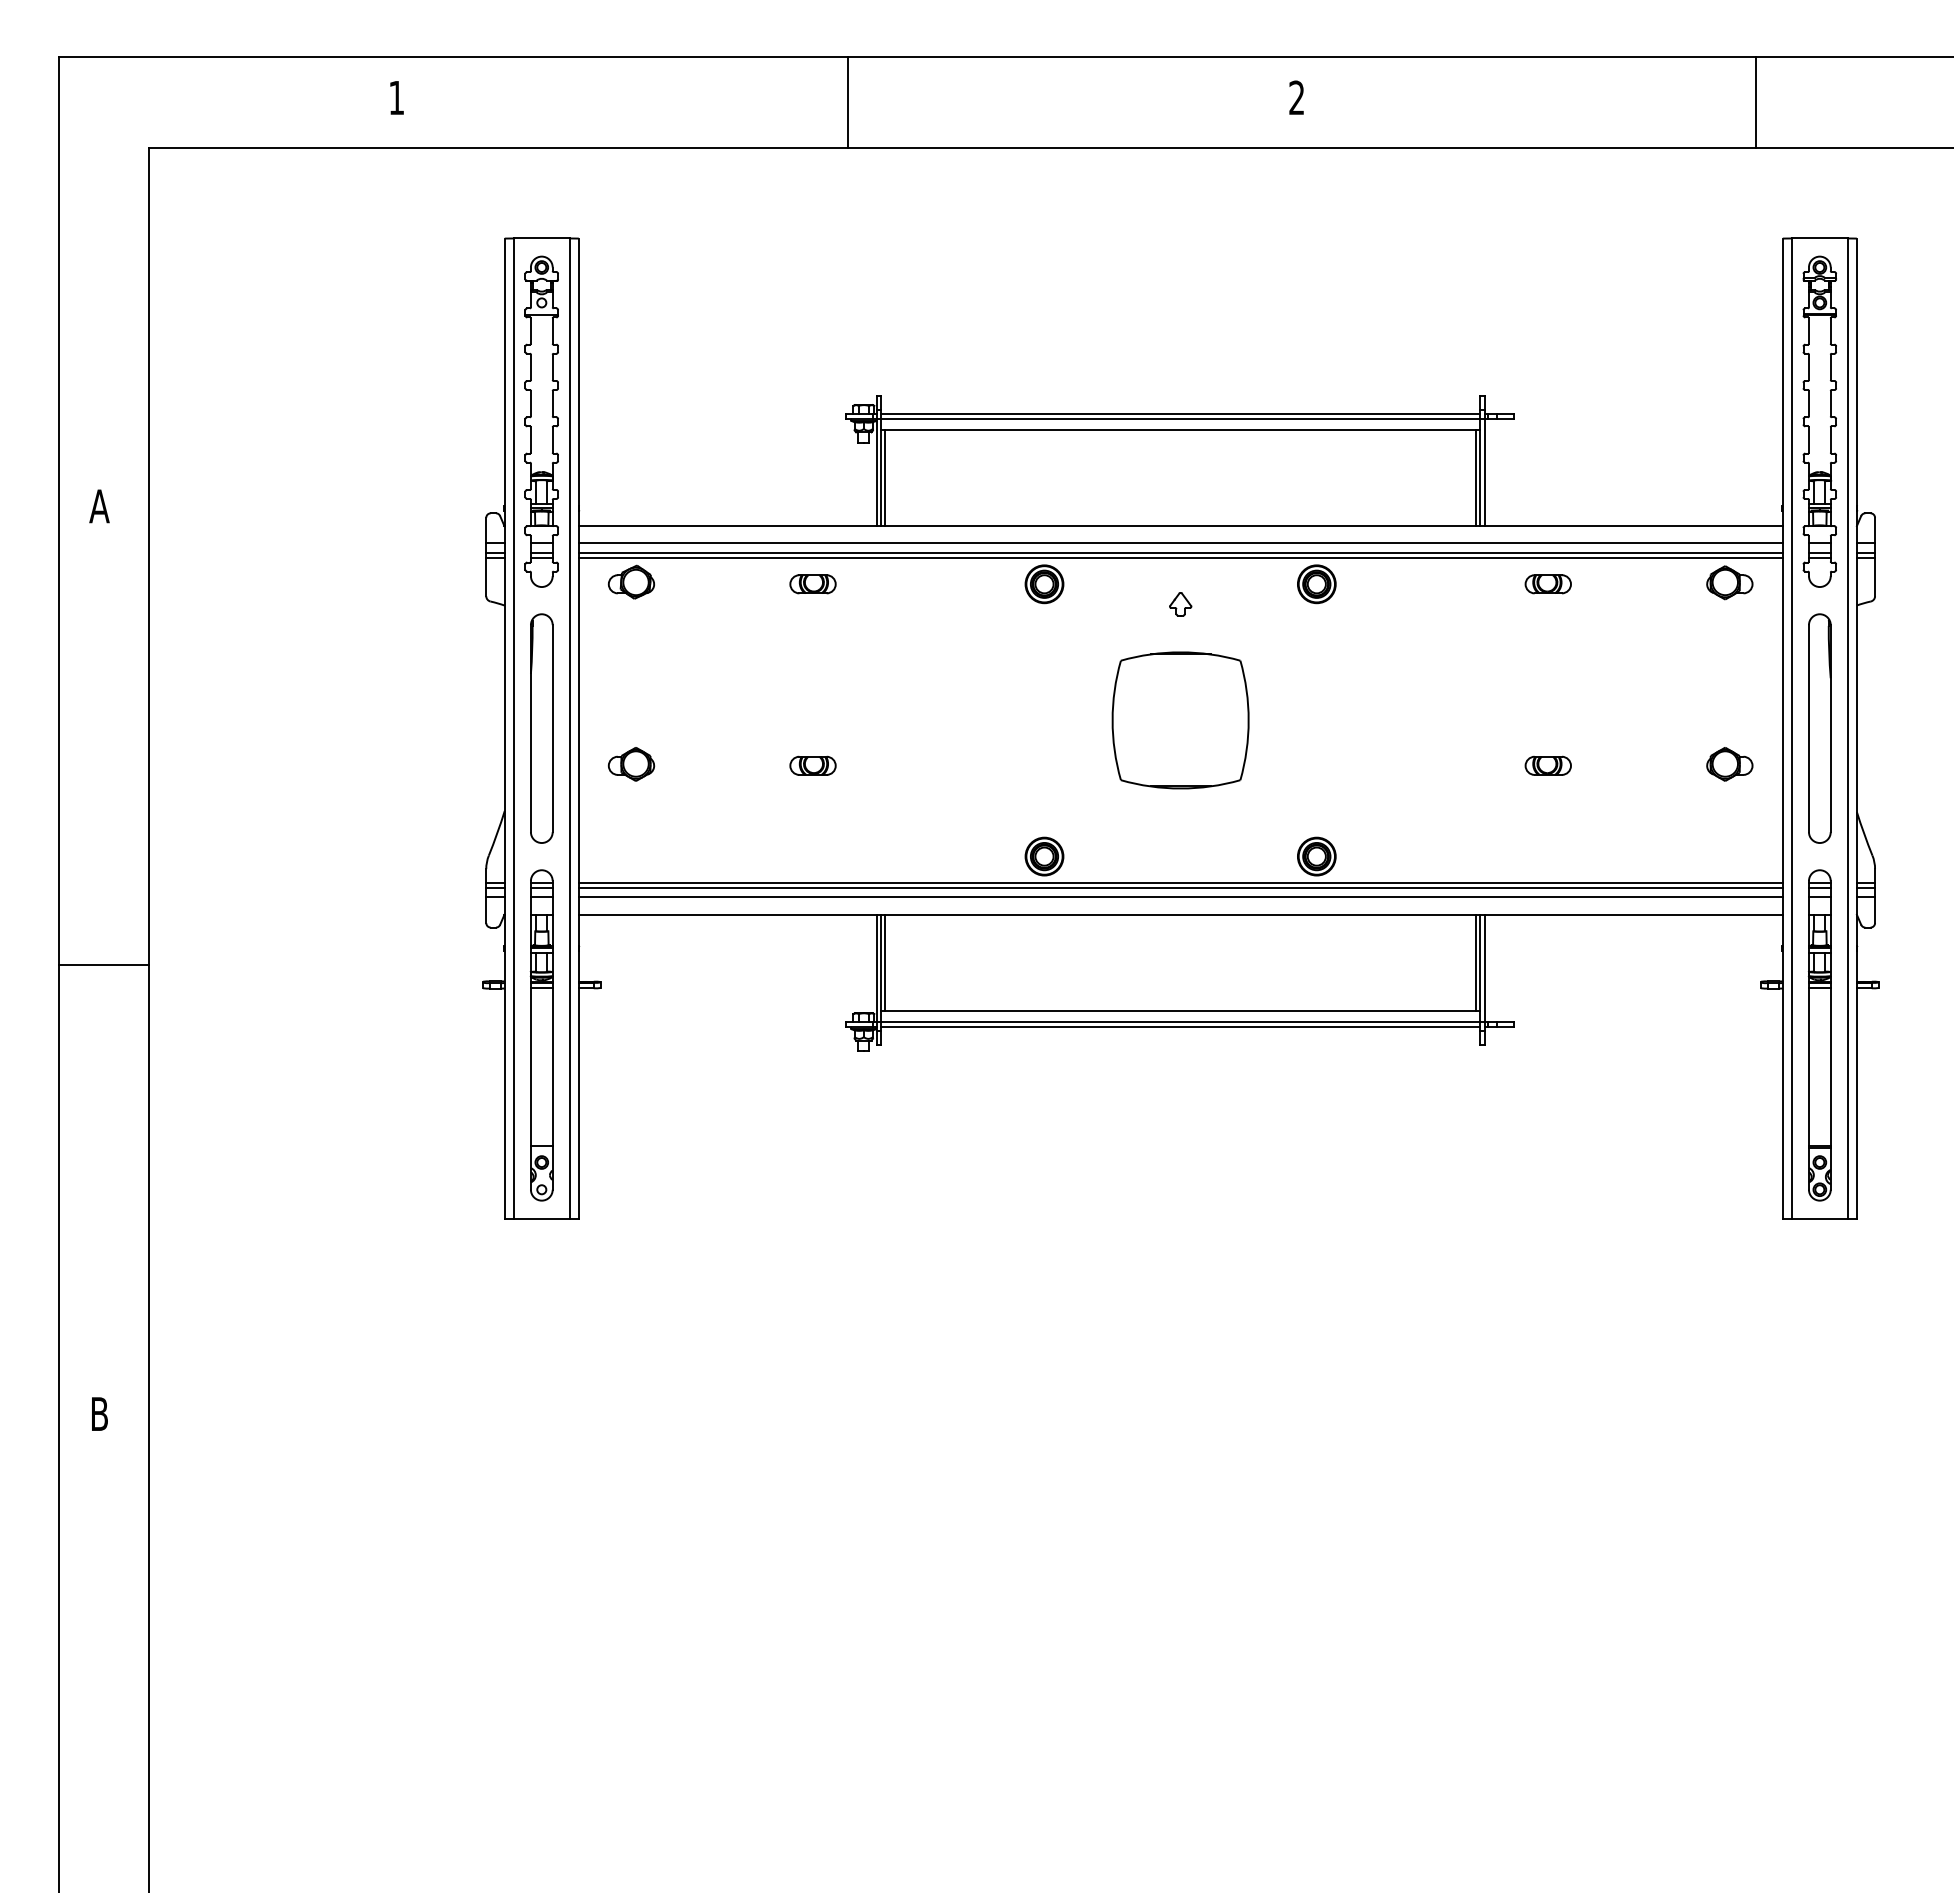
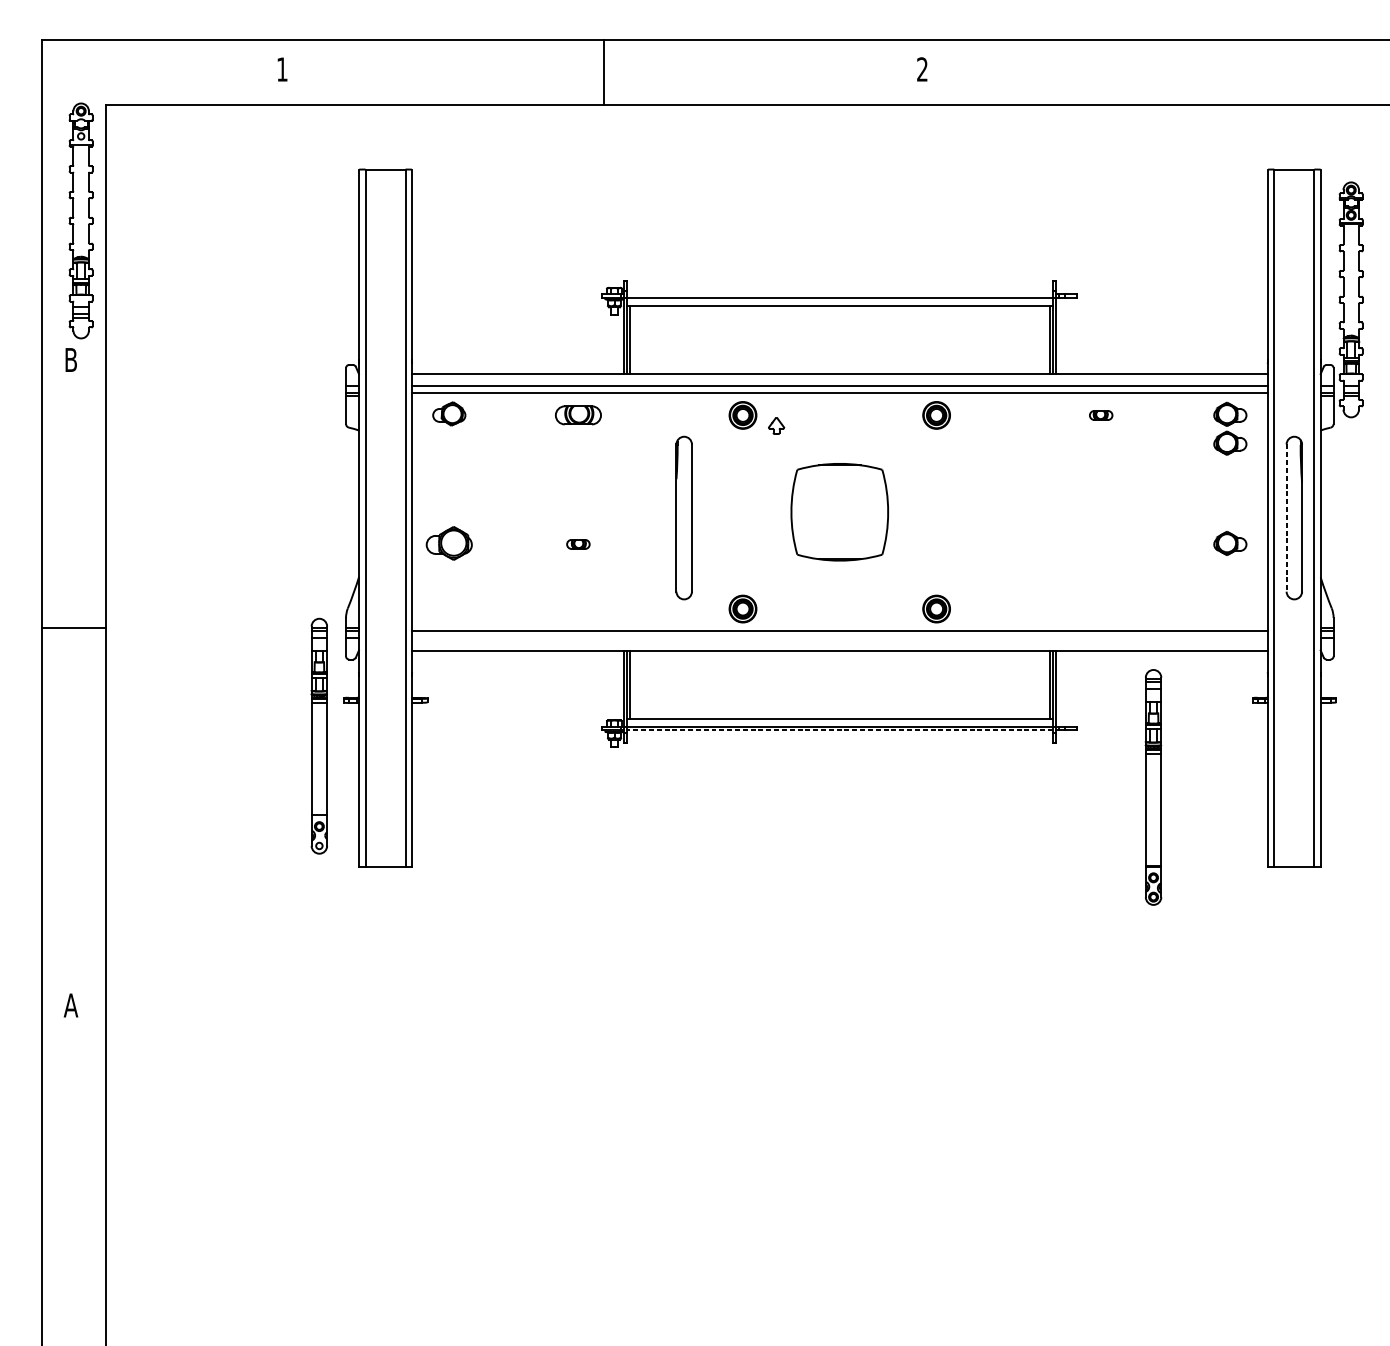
line: (1756, 101) -> (1249, 72), removed
line: (1180, 413) -> (839, 293), removed
part: (541, 421) -> (80, 220), moved
part: (1819, 421) -> (1350, 299), moved
text: (99, 506) -> (71, 360), A -> B
line: (1180, 557) -> (839, 396), removed
part: (812, 584) -> (578, 415), size x1.4
part: (1547, 584) -> (1100, 415), size x0.7
part: (1180, 604) -> (776, 426), moved
part: (1729, 623) -> (1230, 443), added
part: (541, 728) -> (683, 517), moved
line: (1808, 729) -> (1286, 518), solid -> dashed
part: (631, 764) -> (449, 543), size x1.4
part: (812, 765) -> (578, 544), size x0.7
part: (1547, 765) -> (1100, 544), removed
line: (1180, 883) -> (839, 628), removed
line: (1180, 897) -> (839, 638), removed
line: (103, 964) -> (73, 627), moved
line: (1180, 1027) -> (839, 730), solid -> dashed
part: (541, 1035) -> (319, 736), moved
part: (1819, 1035) -> (1153, 787), moved
text: (99, 1413) -> (71, 1005), B -> A

